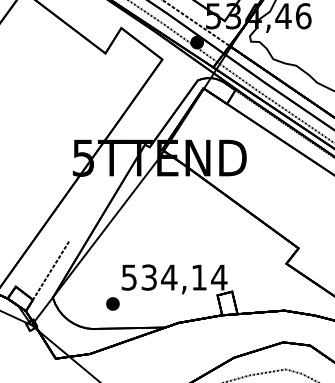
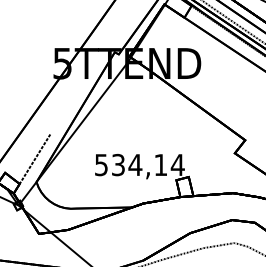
part: (112, 303) -> (87, 187), removed

